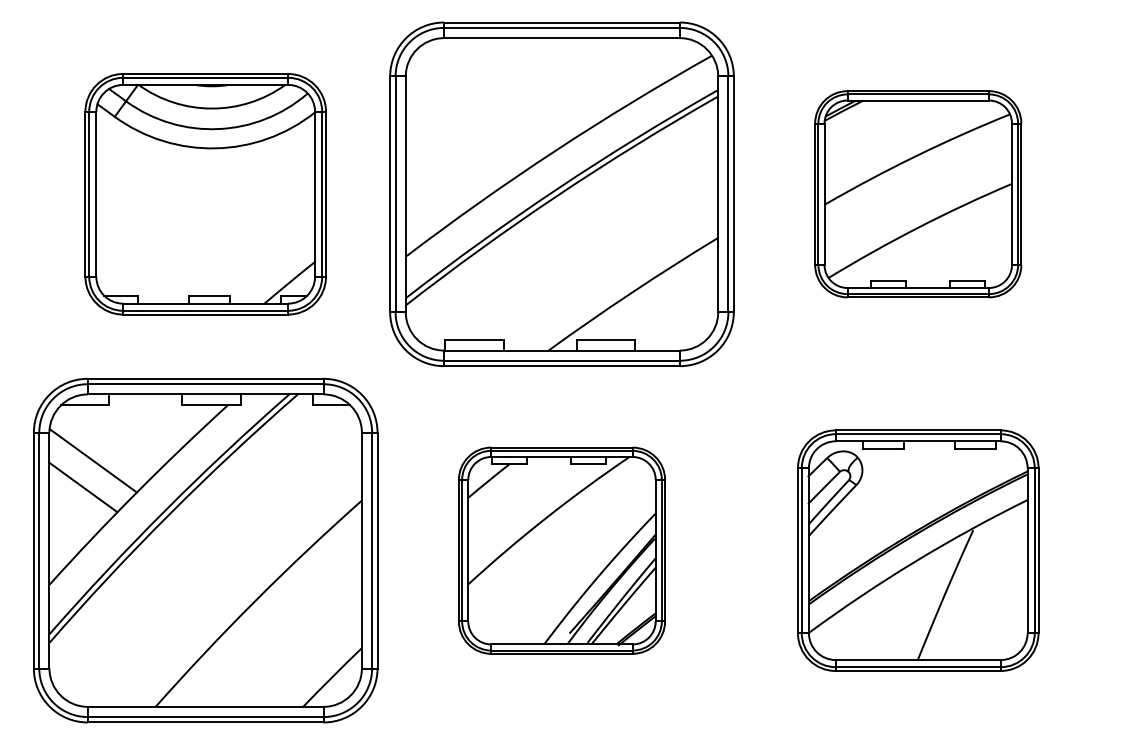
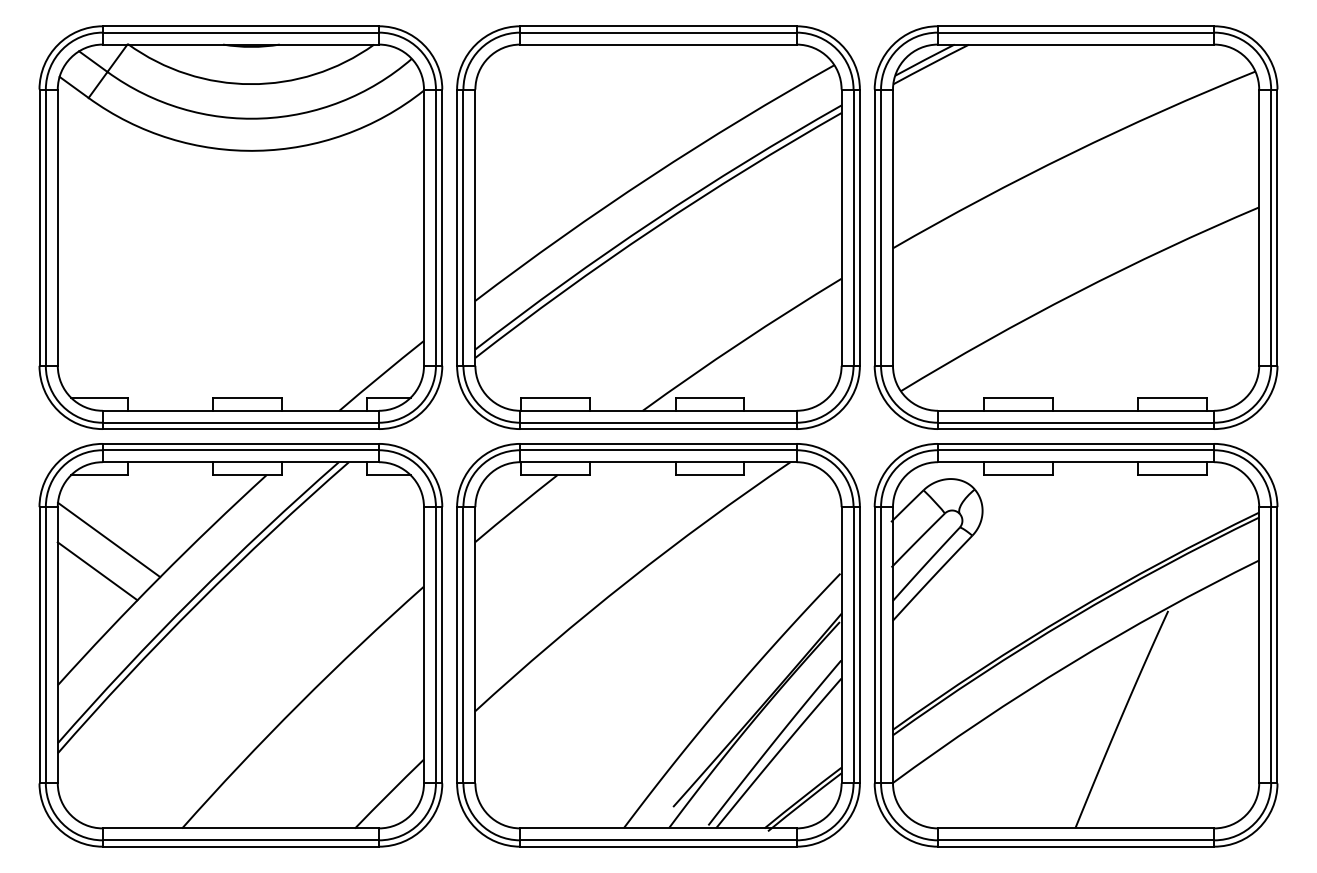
part: (205, 194) -> (240, 227), size x1.43
part: (917, 194) -> (1075, 227), size x1.67
part: (562, 550) -> (658, 645), size x1.67
part: (917, 550) -> (1075, 645), size x1.43

